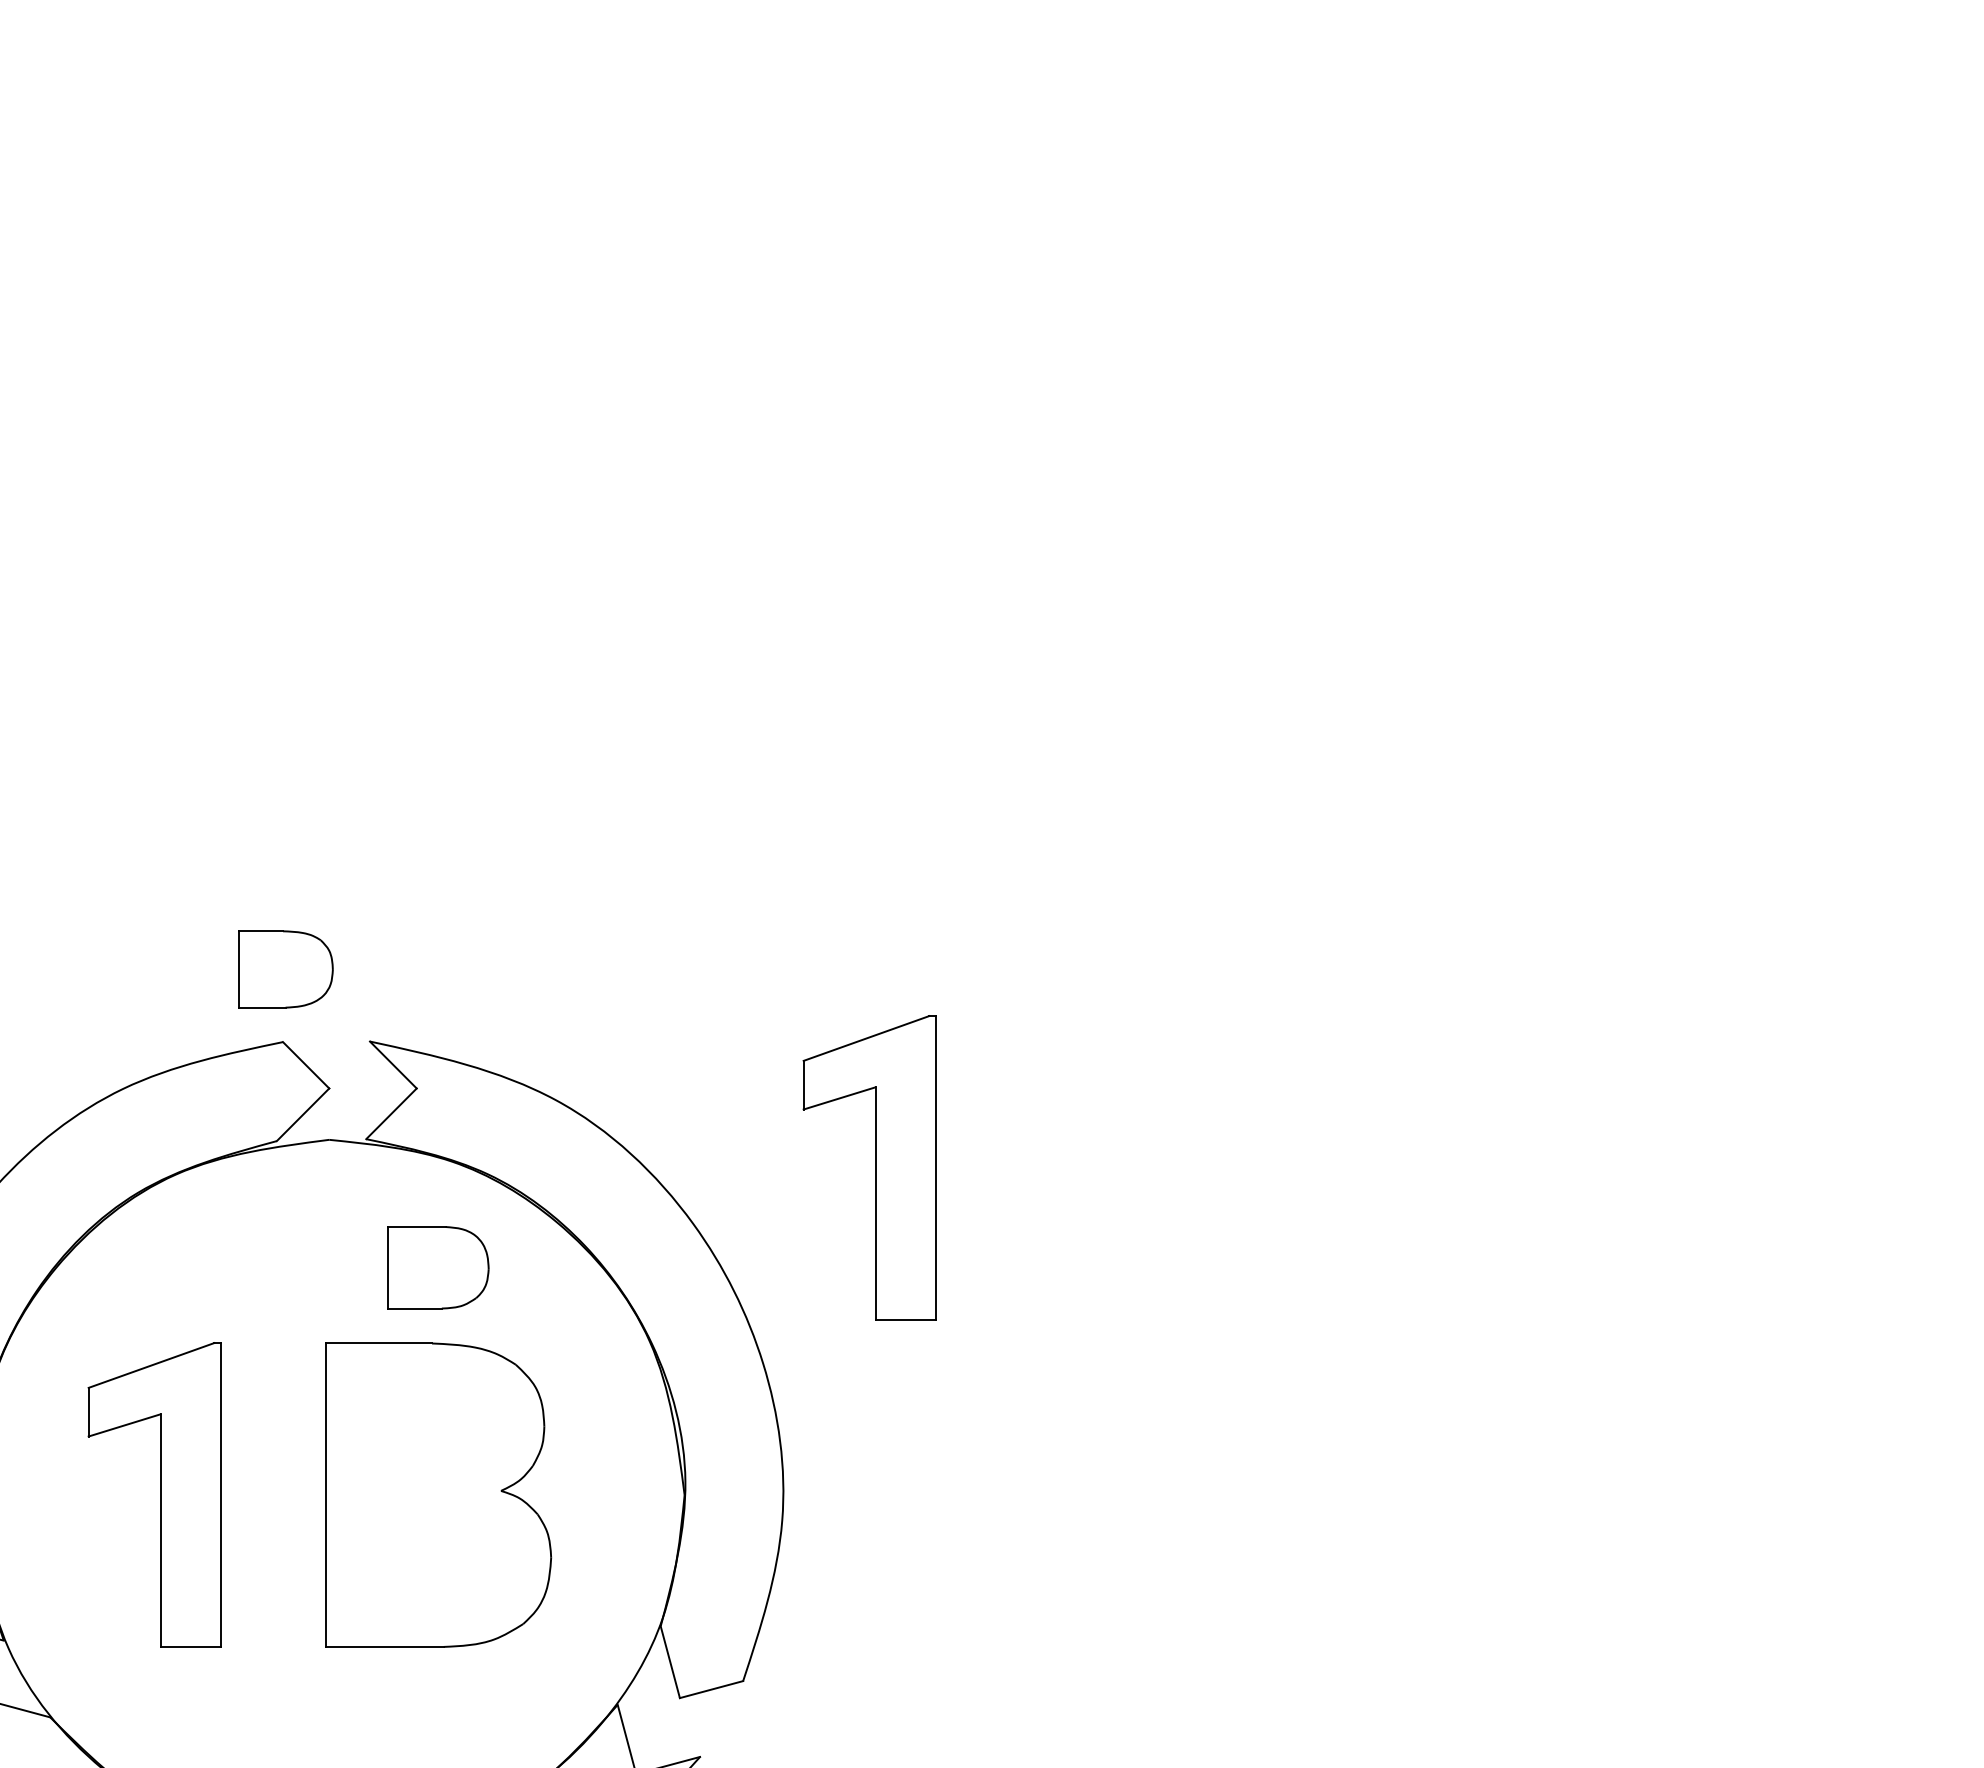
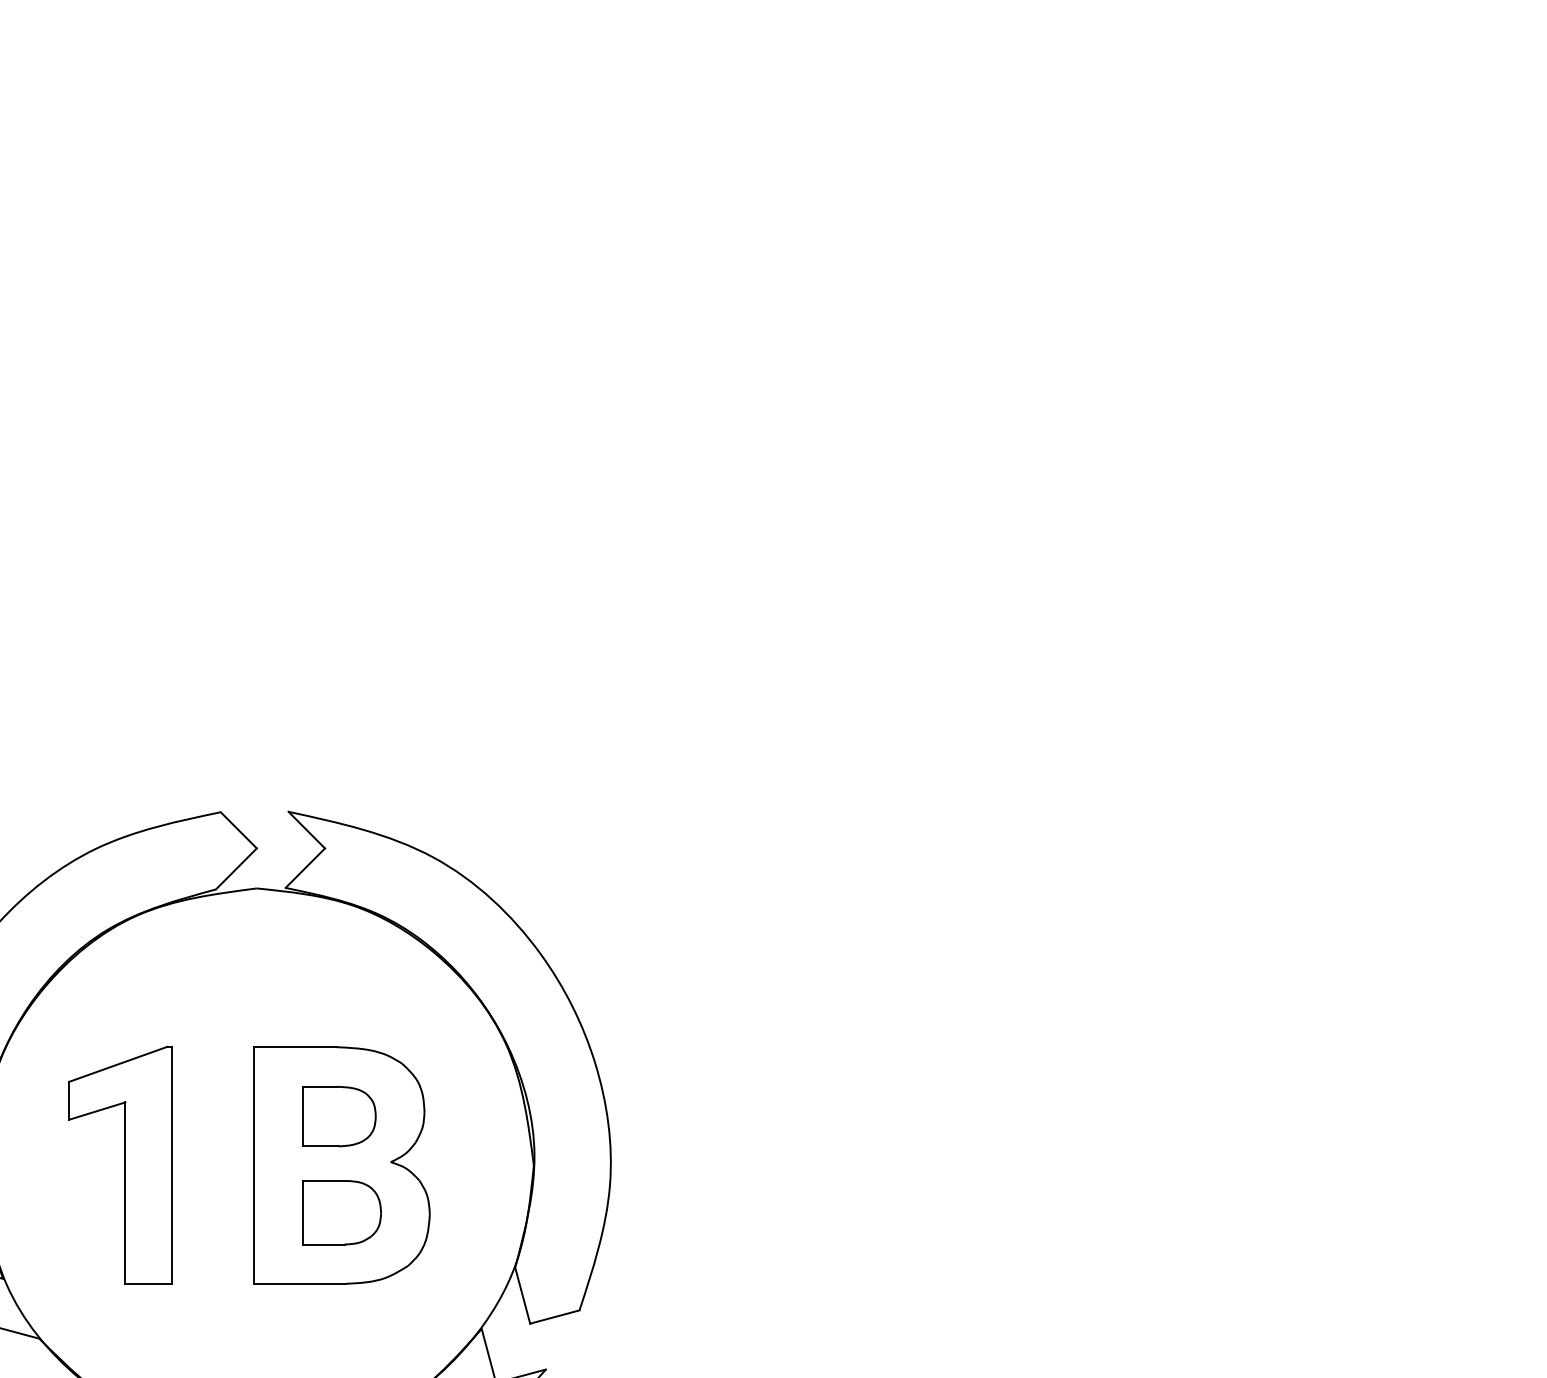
part: (285, 969) -> (338, 1116), moved
part: (869, 1167) -> (677, 910), removed
part: (438, 1267) -> (341, 1212), moved

